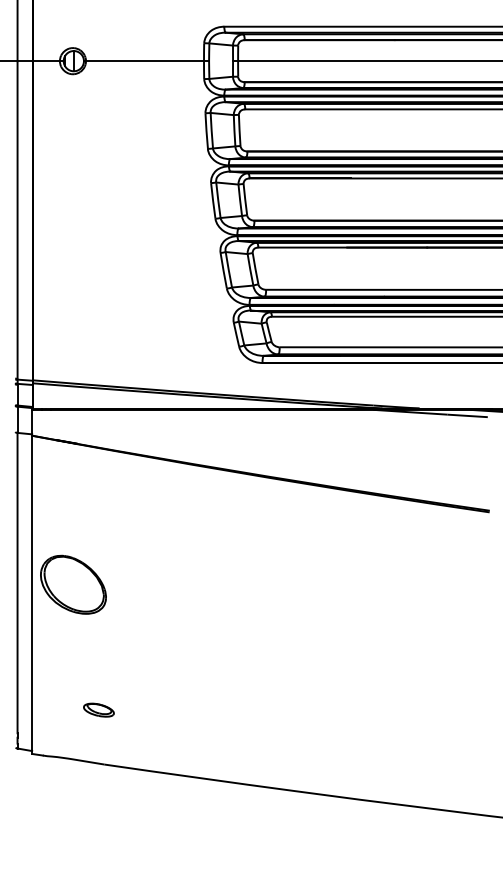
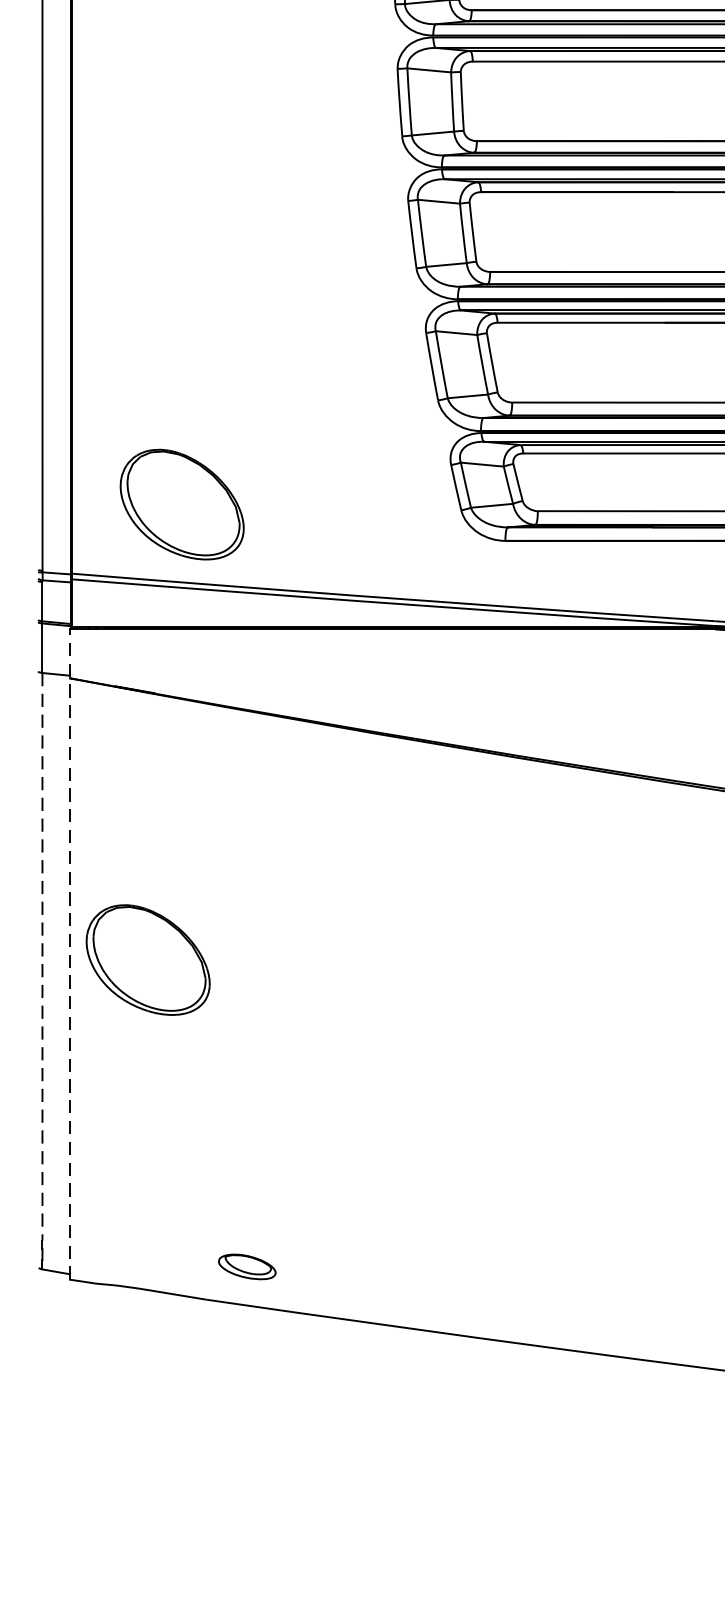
part: (91, 343) -> (182, 504), added
line: (32, 581) -> (70, 953), solid -> dashed
line: (17, 583) -> (42, 957), solid -> dashed
part: (98, 709) -> (246, 1265), moved

